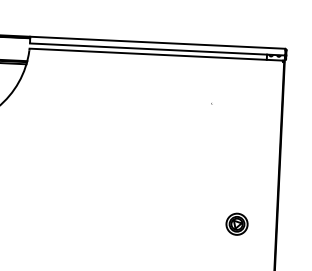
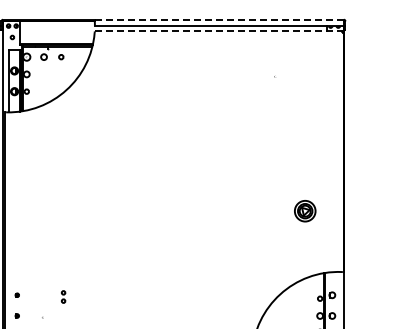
line: (157, 42) -> (219, 19), solid -> dashed
line: (156, 54) -> (218, 31), solid -> dashed
part: (237, 224) -> (305, 211), moved

